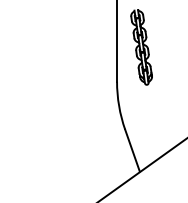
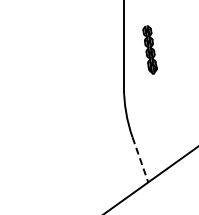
part: (141, 46) -> (149, 49), size x0.6
line: (132, 151) -> (140, 160), solid -> dashed

